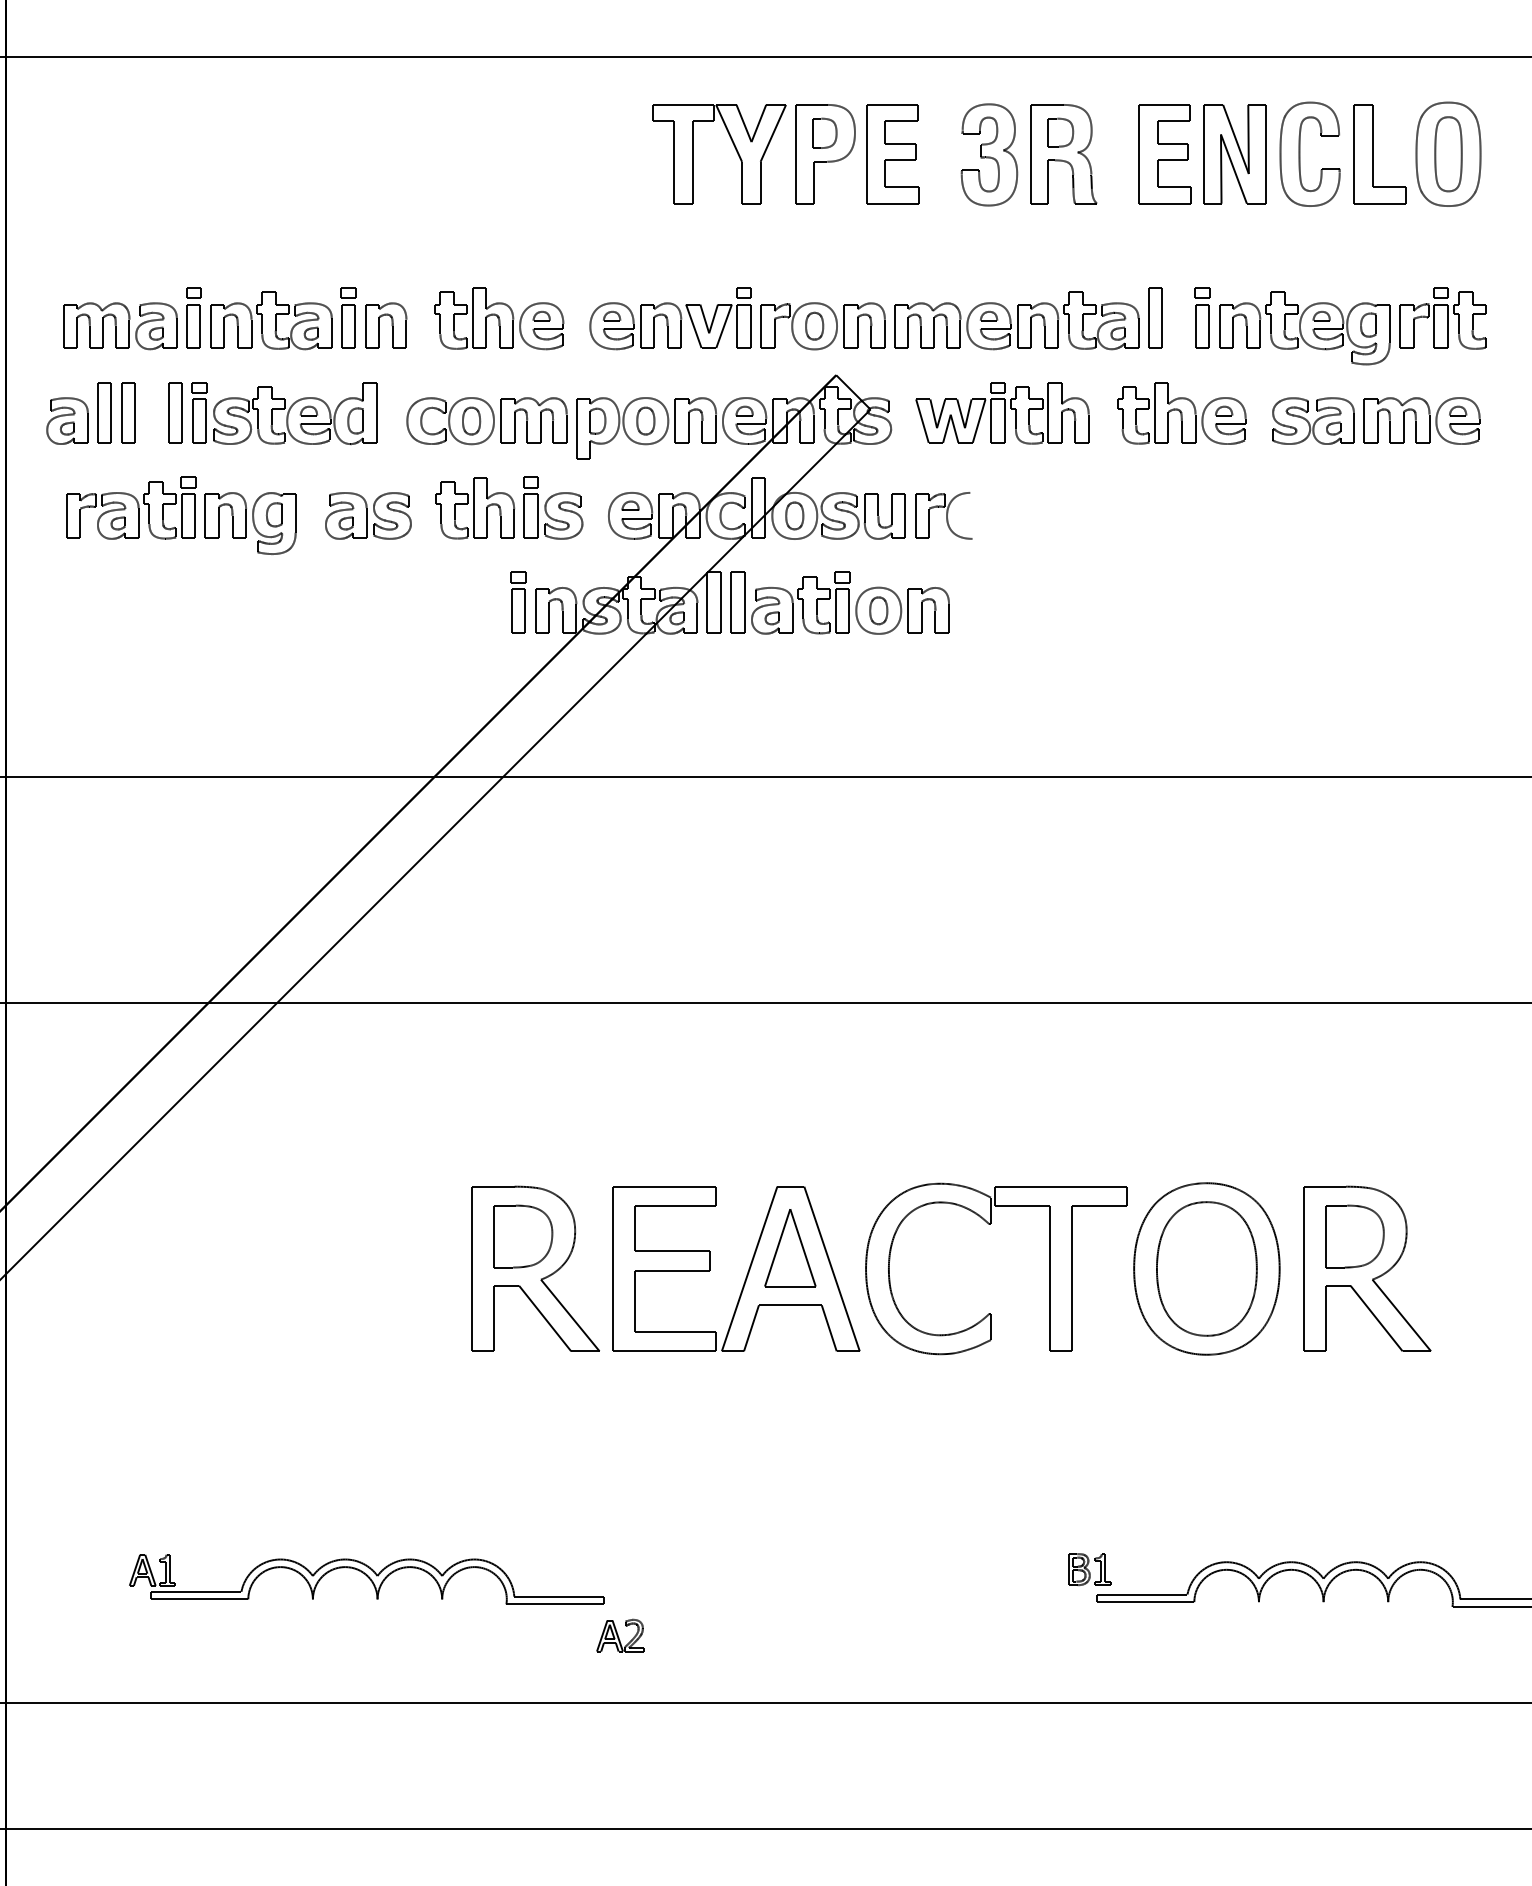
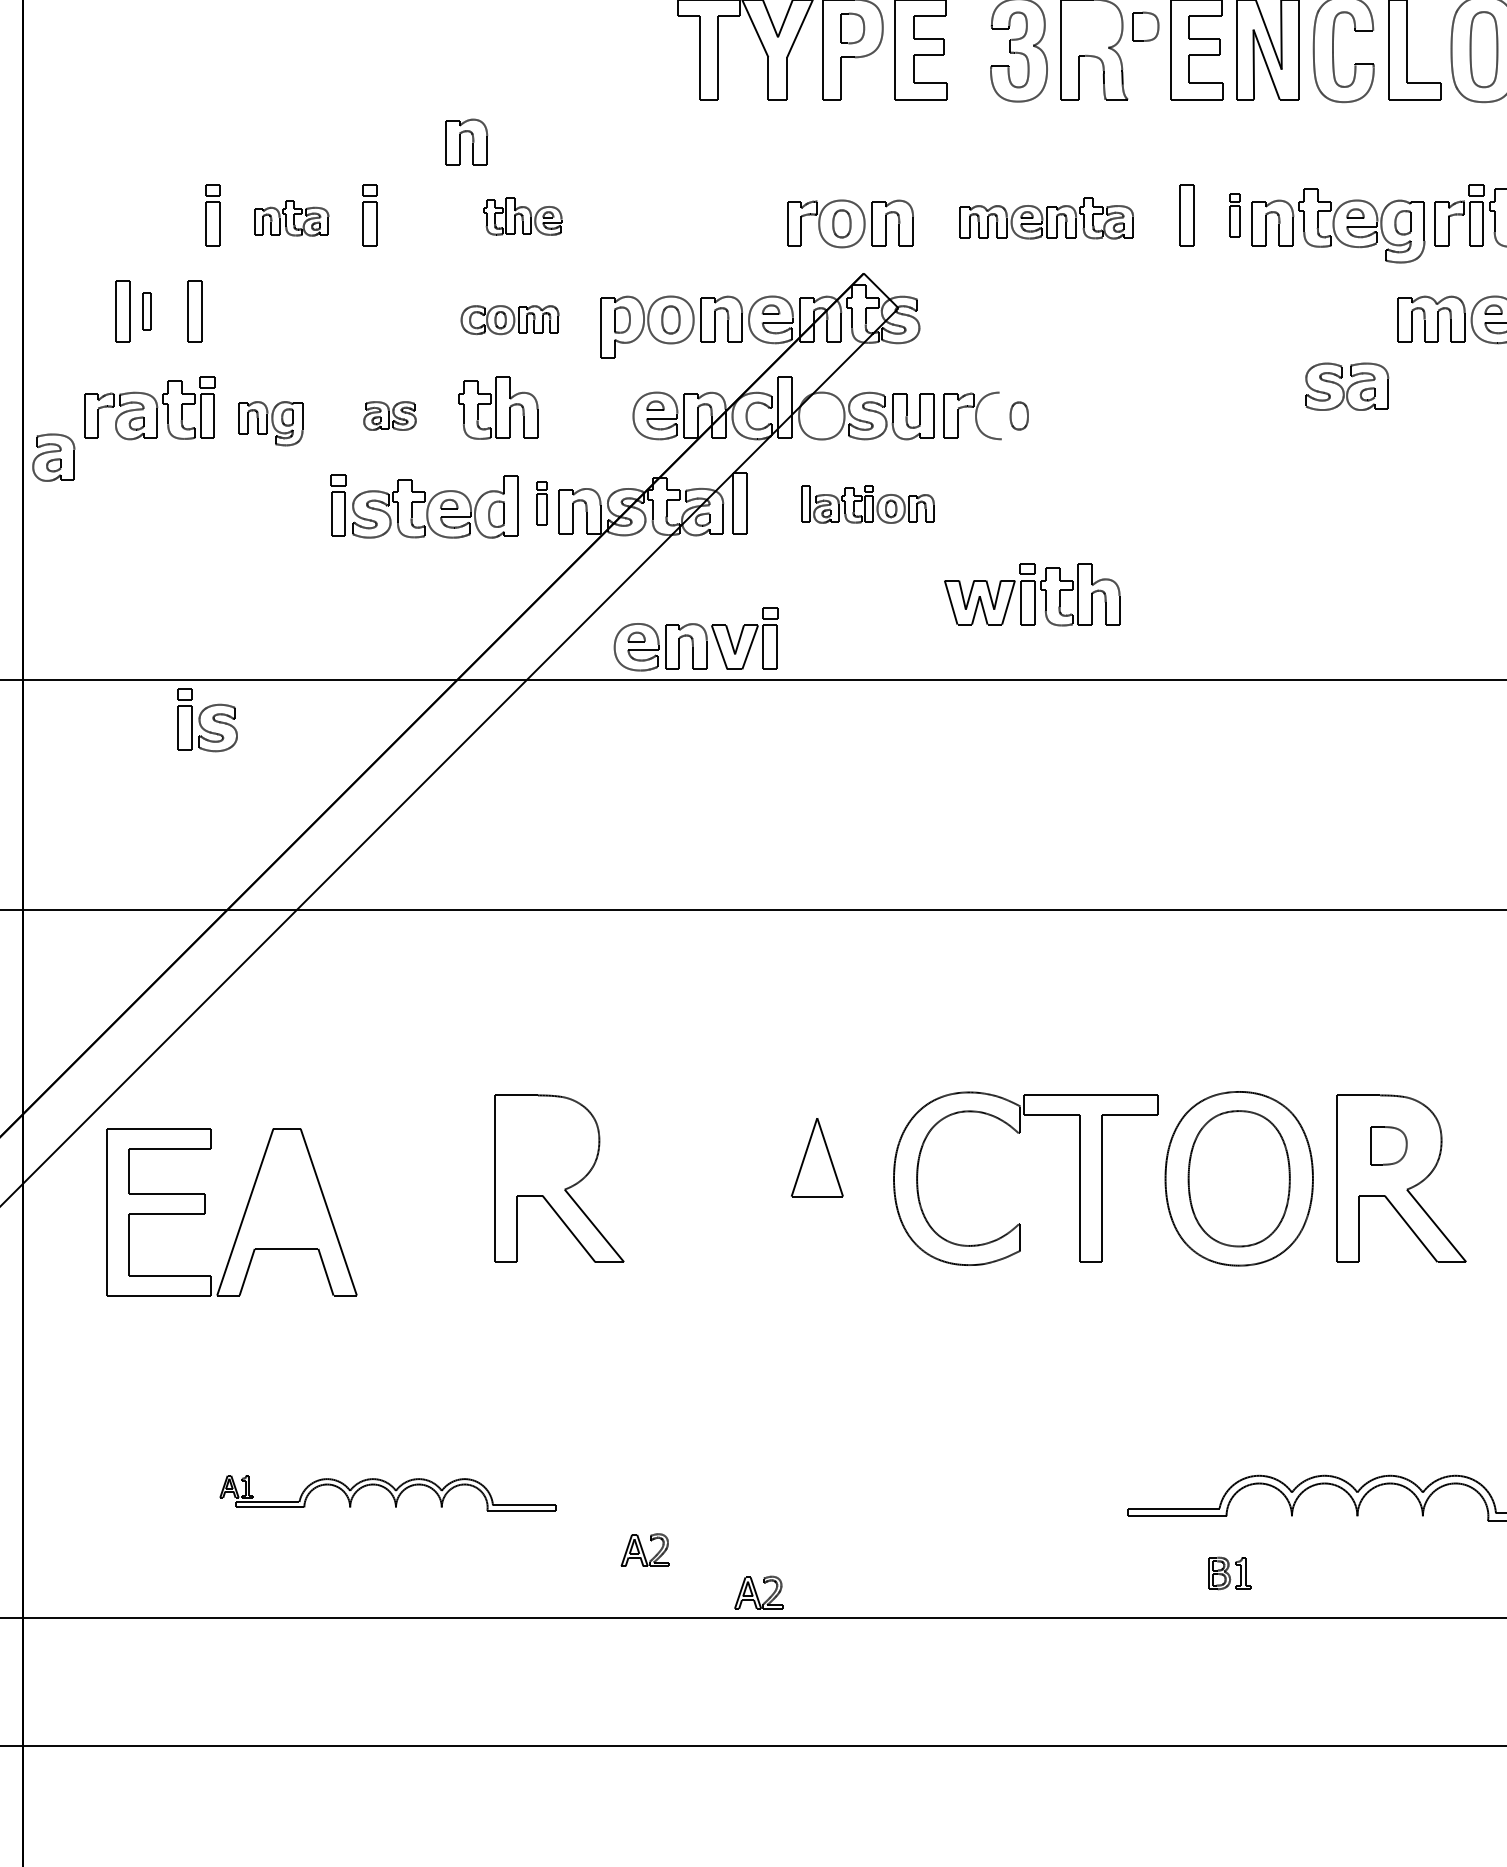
part: (1060, 132) -> (1145, 26), moved
part: (1202, 317) -> (1234, 215), size x0.7
part: (499, 318) -> (522, 216), size x0.6
part: (670, 318) -> (695, 639), moved
part: (271, 320) -> (291, 218), size x0.6
part: (1016, 320) -> (1046, 218), size x0.7
part: (386, 325) -> (467, 142), moved
part: (120, 326) -> (138, 224), removed
part: (128, 412) -> (146, 311), size x0.6
part: (284, 413) -> (424, 506), moved
part: (1002, 413) -> (1032, 594), moved
part: (1181, 413) -> (1213, 312), removed
part: (67, 420) -> (53, 457), moved
part: (1313, 420) -> (1347, 386), moved
part: (486, 421) -> (509, 320), size x0.6
part: (553, 507) -> (207, 719), moved
part: (368, 515) -> (390, 415), size x0.6
part: (794, 515) -> (1019, 415), moved
part: (250, 523) -> (270, 423), size x0.7
part: (518, 602) -> (541, 503), size x0.7
part: (839, 602) -> (867, 503), size x0.6
part: (523, 1236) -> (547, 1145), removed
part: (1354, 1236) -> (1388, 1145), size x0.6
part: (747, 1271) -> (243, 1214), moved
part: (1089, 1569) -> (1229, 1573), moved
part: (366, 1579) -> (388, 1493), size x0.7
part: (732, 1677) -> (758, 1592), added

